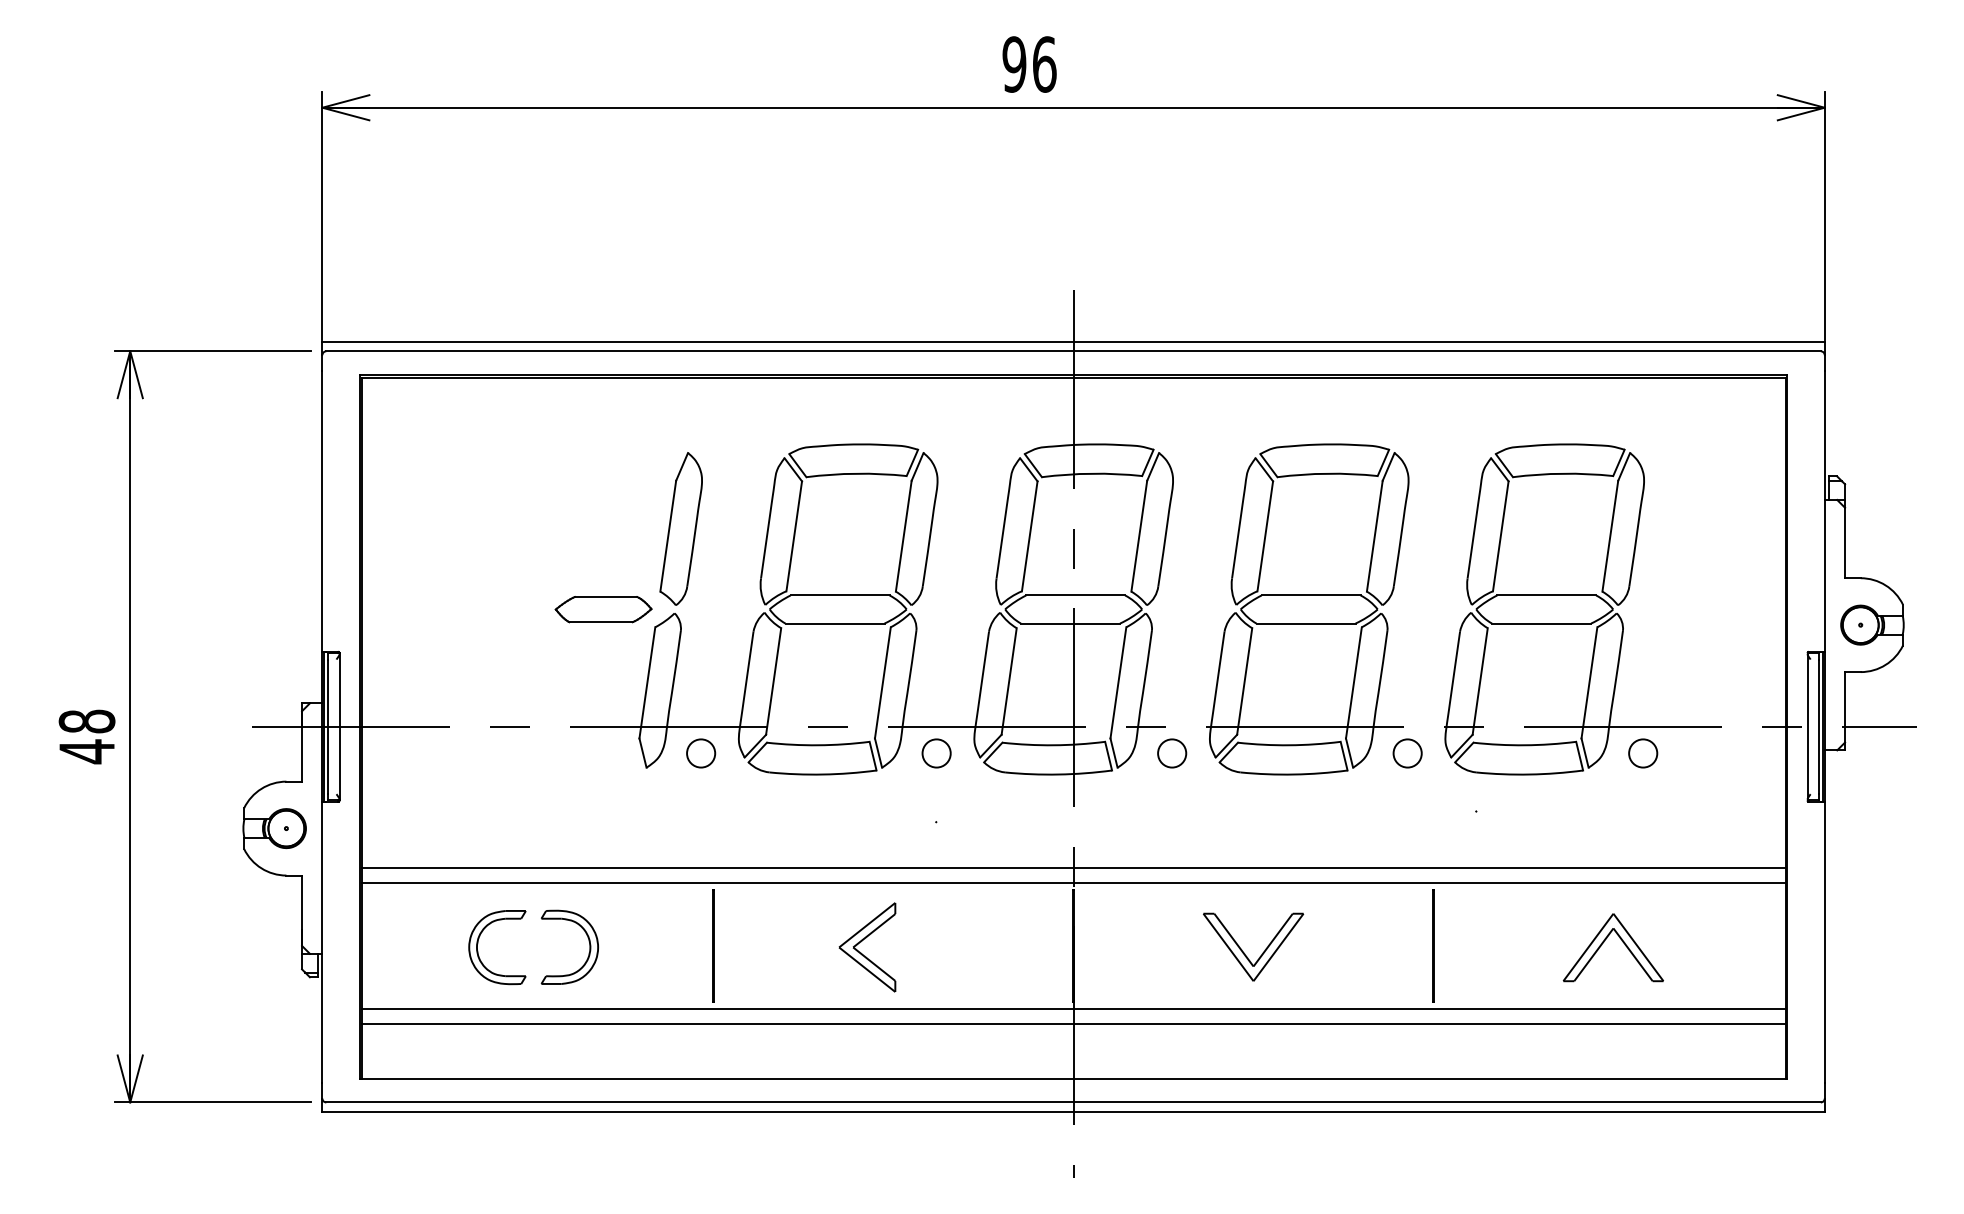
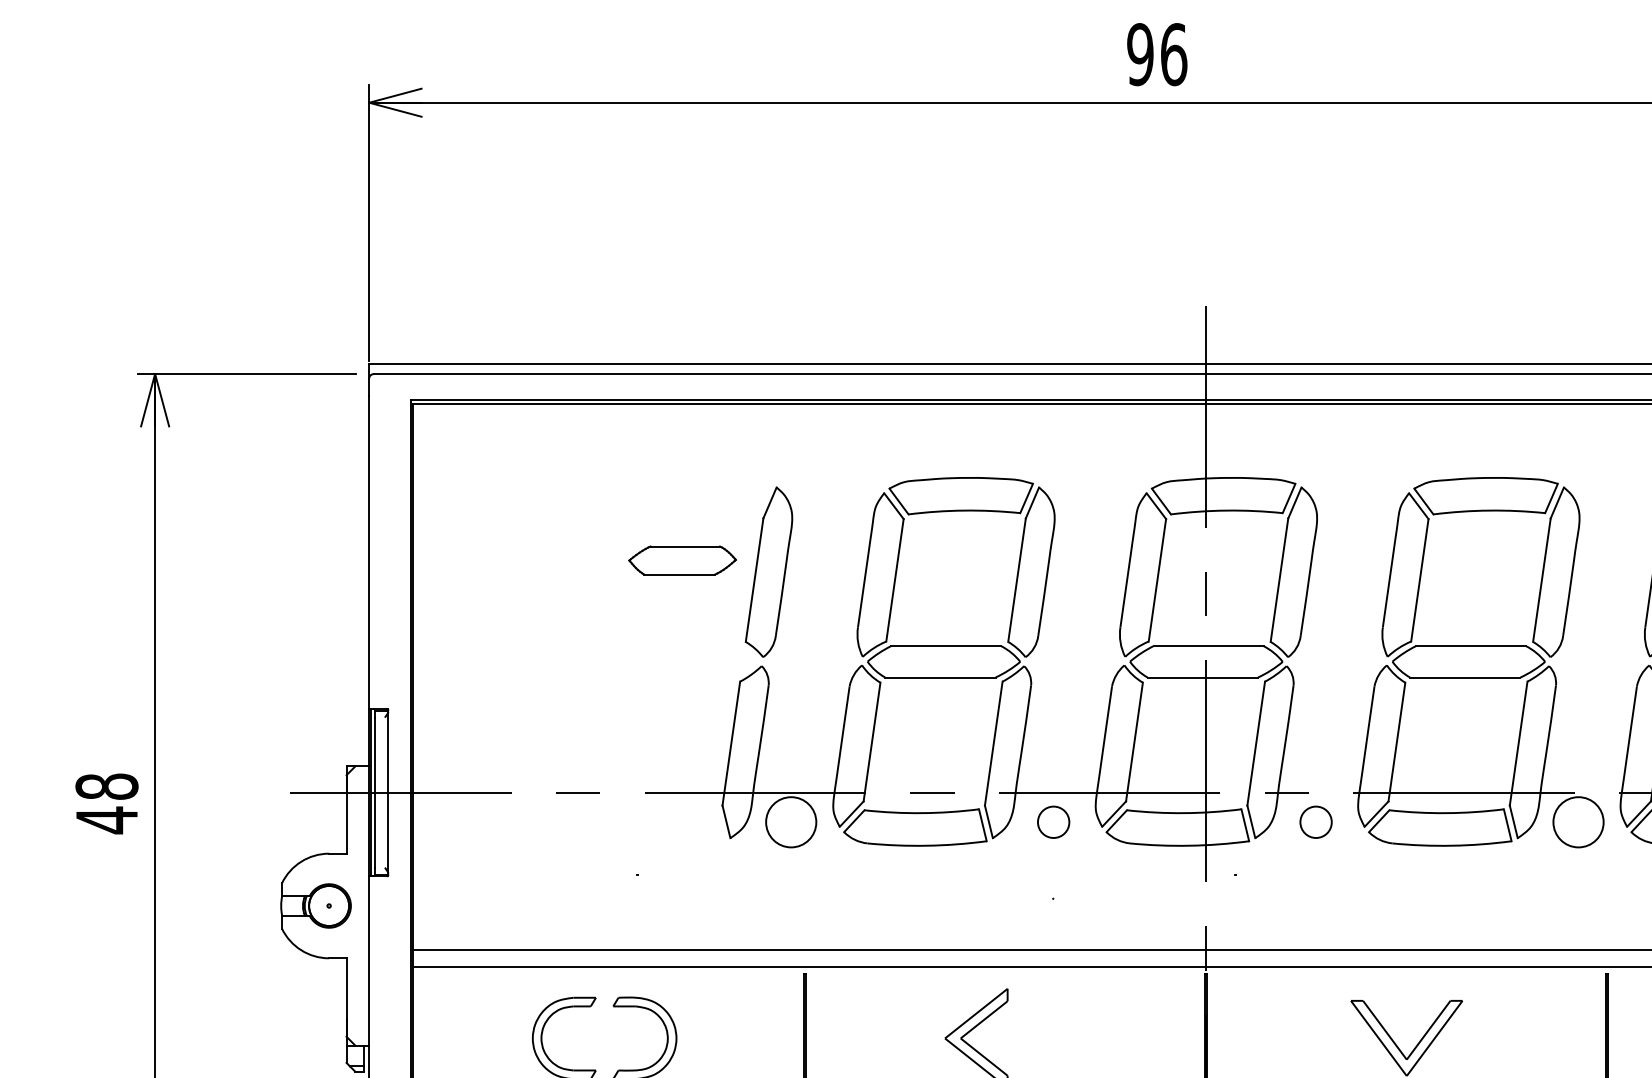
part: (603, 609) -> (682, 560), moved
circle: (701, 753) -> (791, 822), size x1.6
circle: (1407, 753) -> (1578, 822), size x1.6

